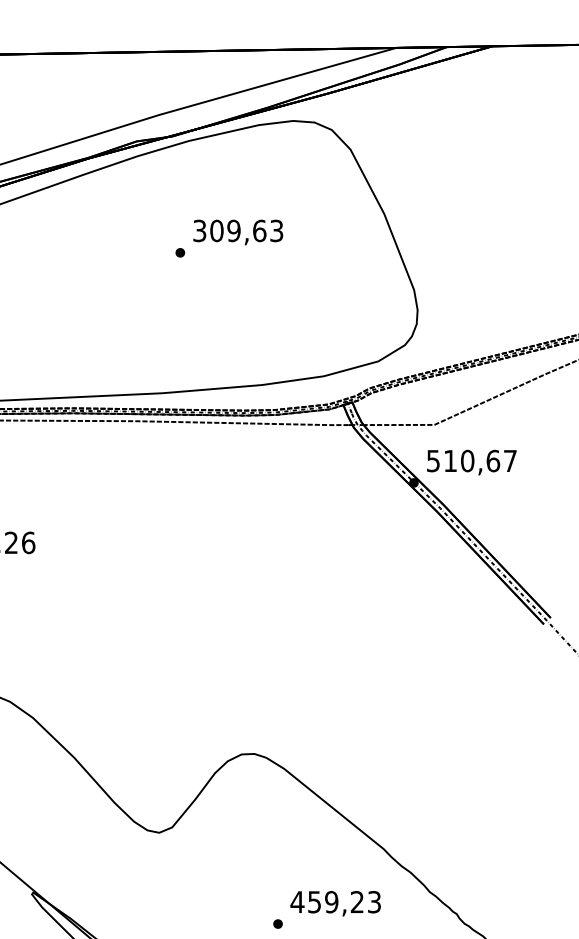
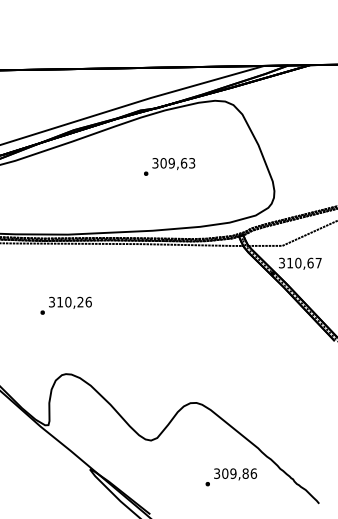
text: (229, 237) -> (169, 166), moved
text: (432, 459) -> (281, 262), 510,67 -> 310,67
text: (336, 901) -> (235, 473), 459,23 -> 309,86

